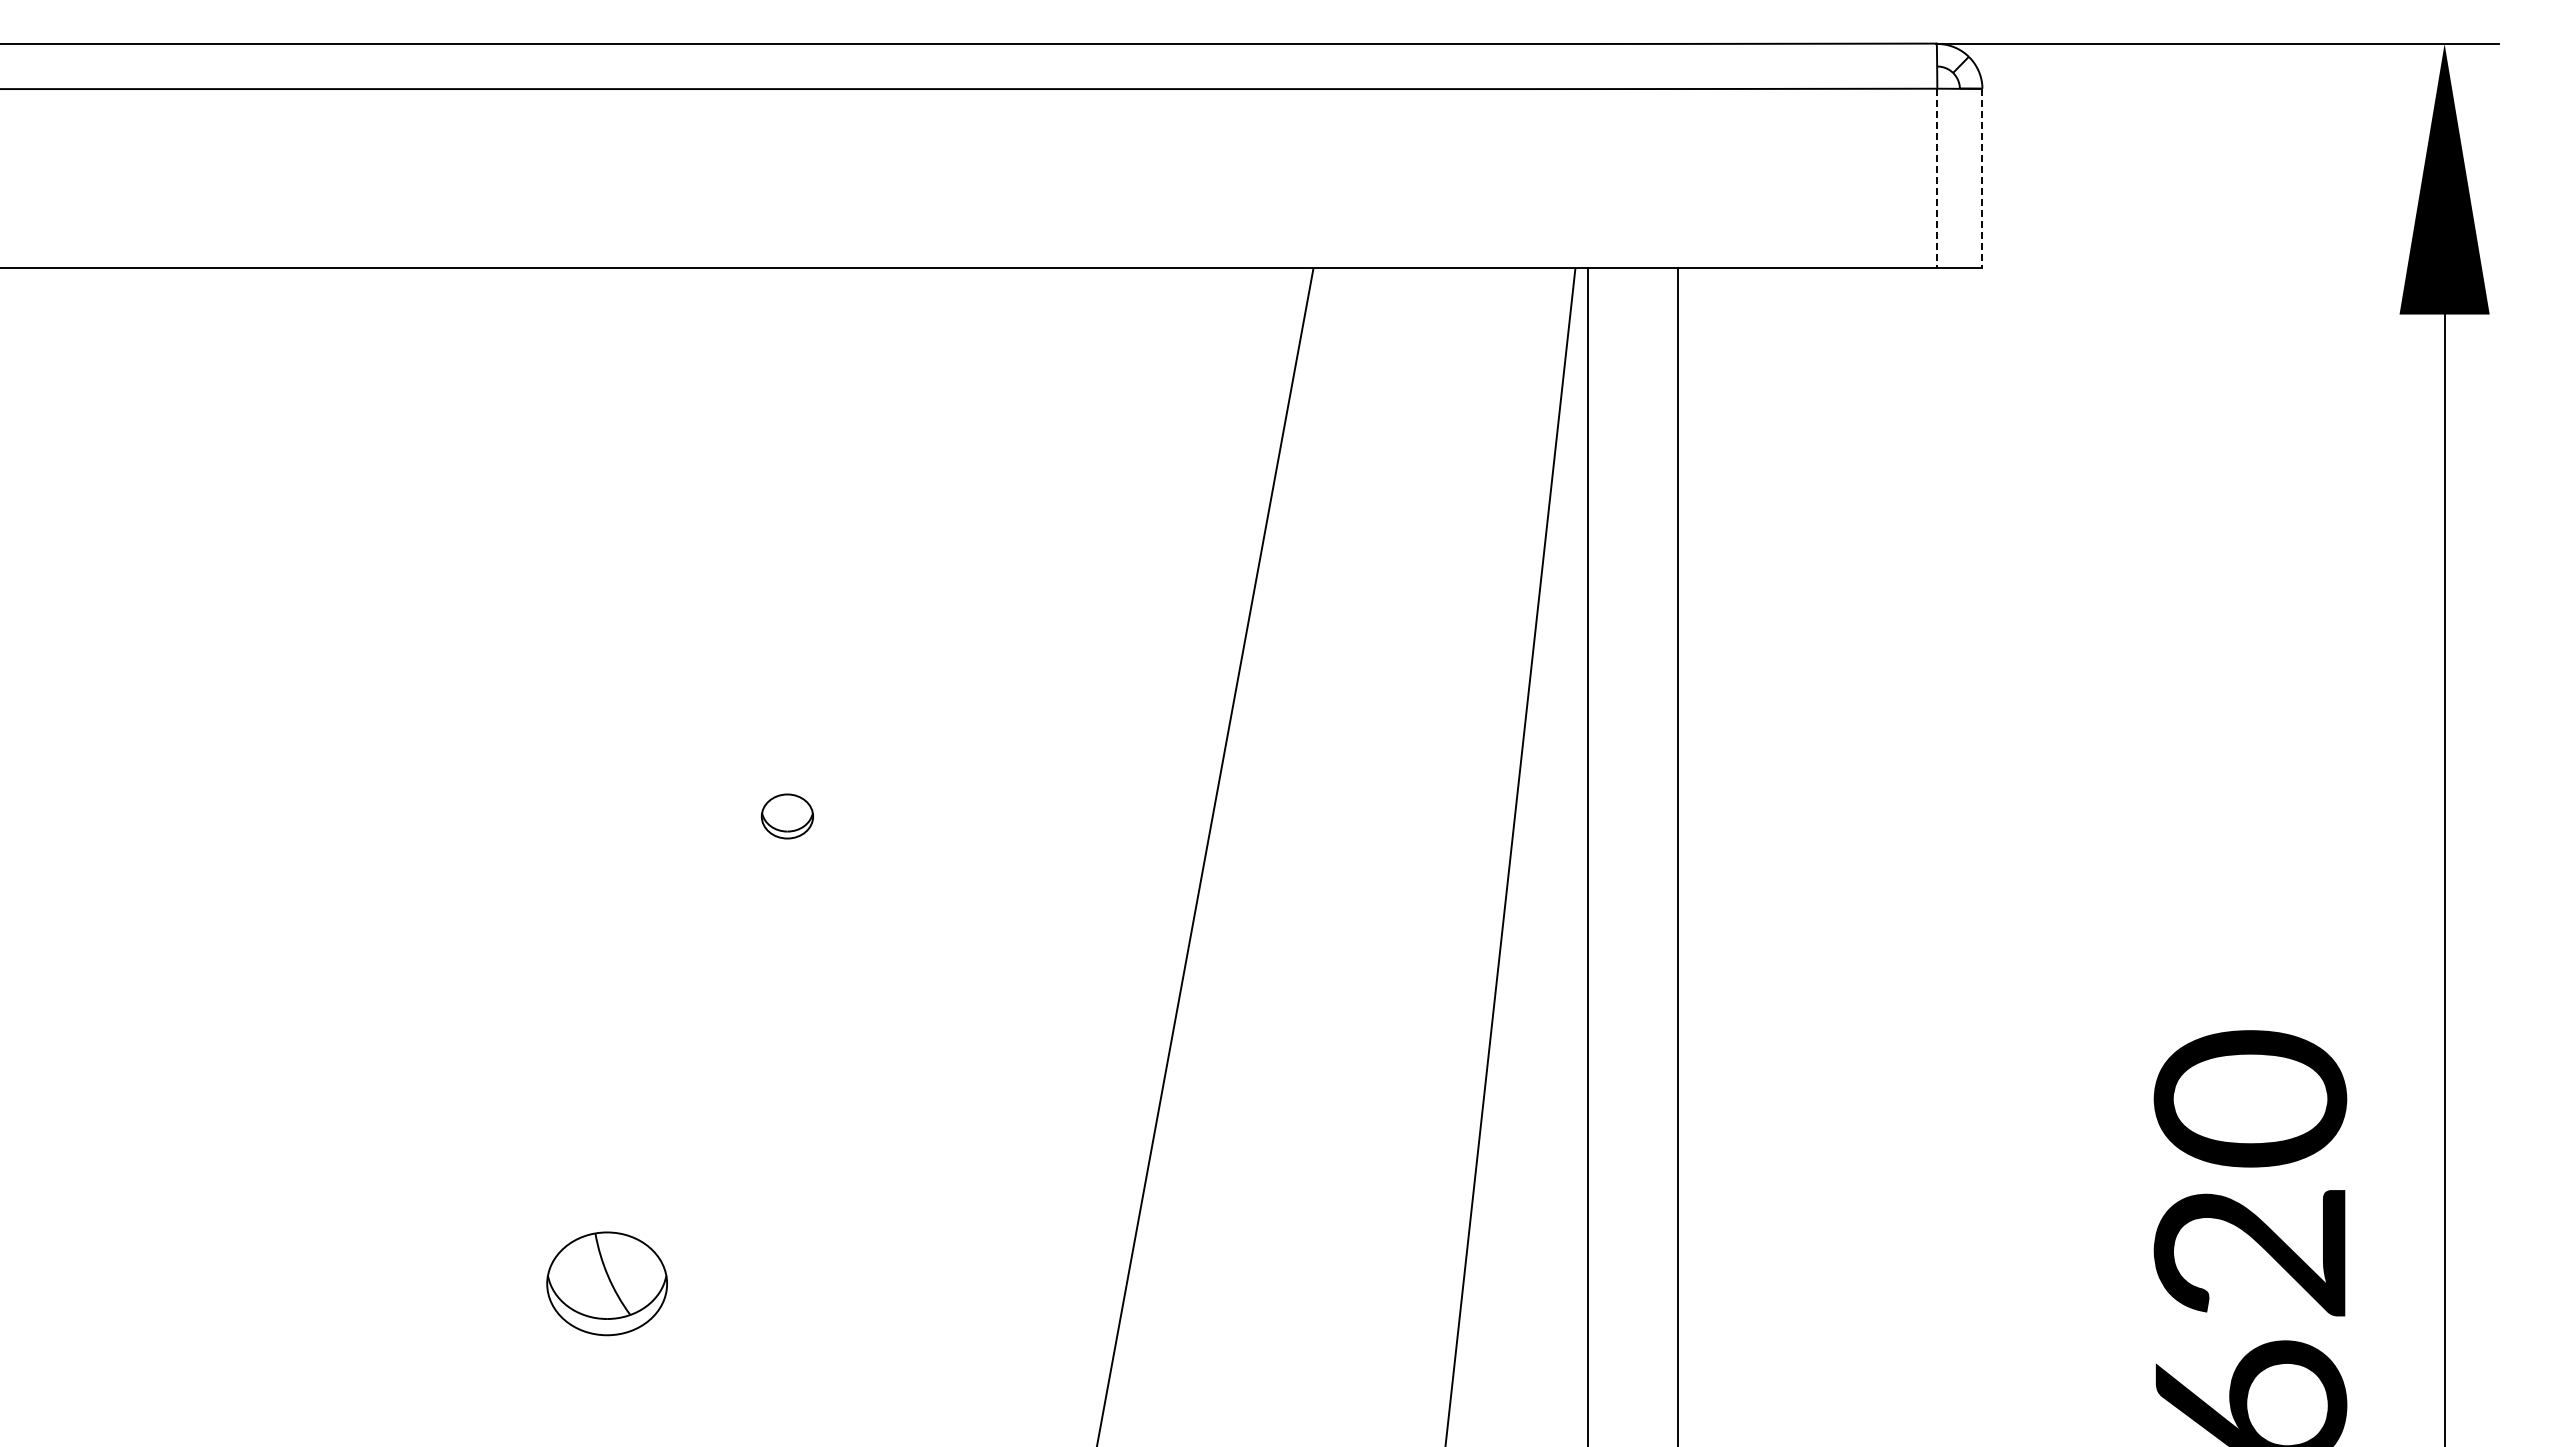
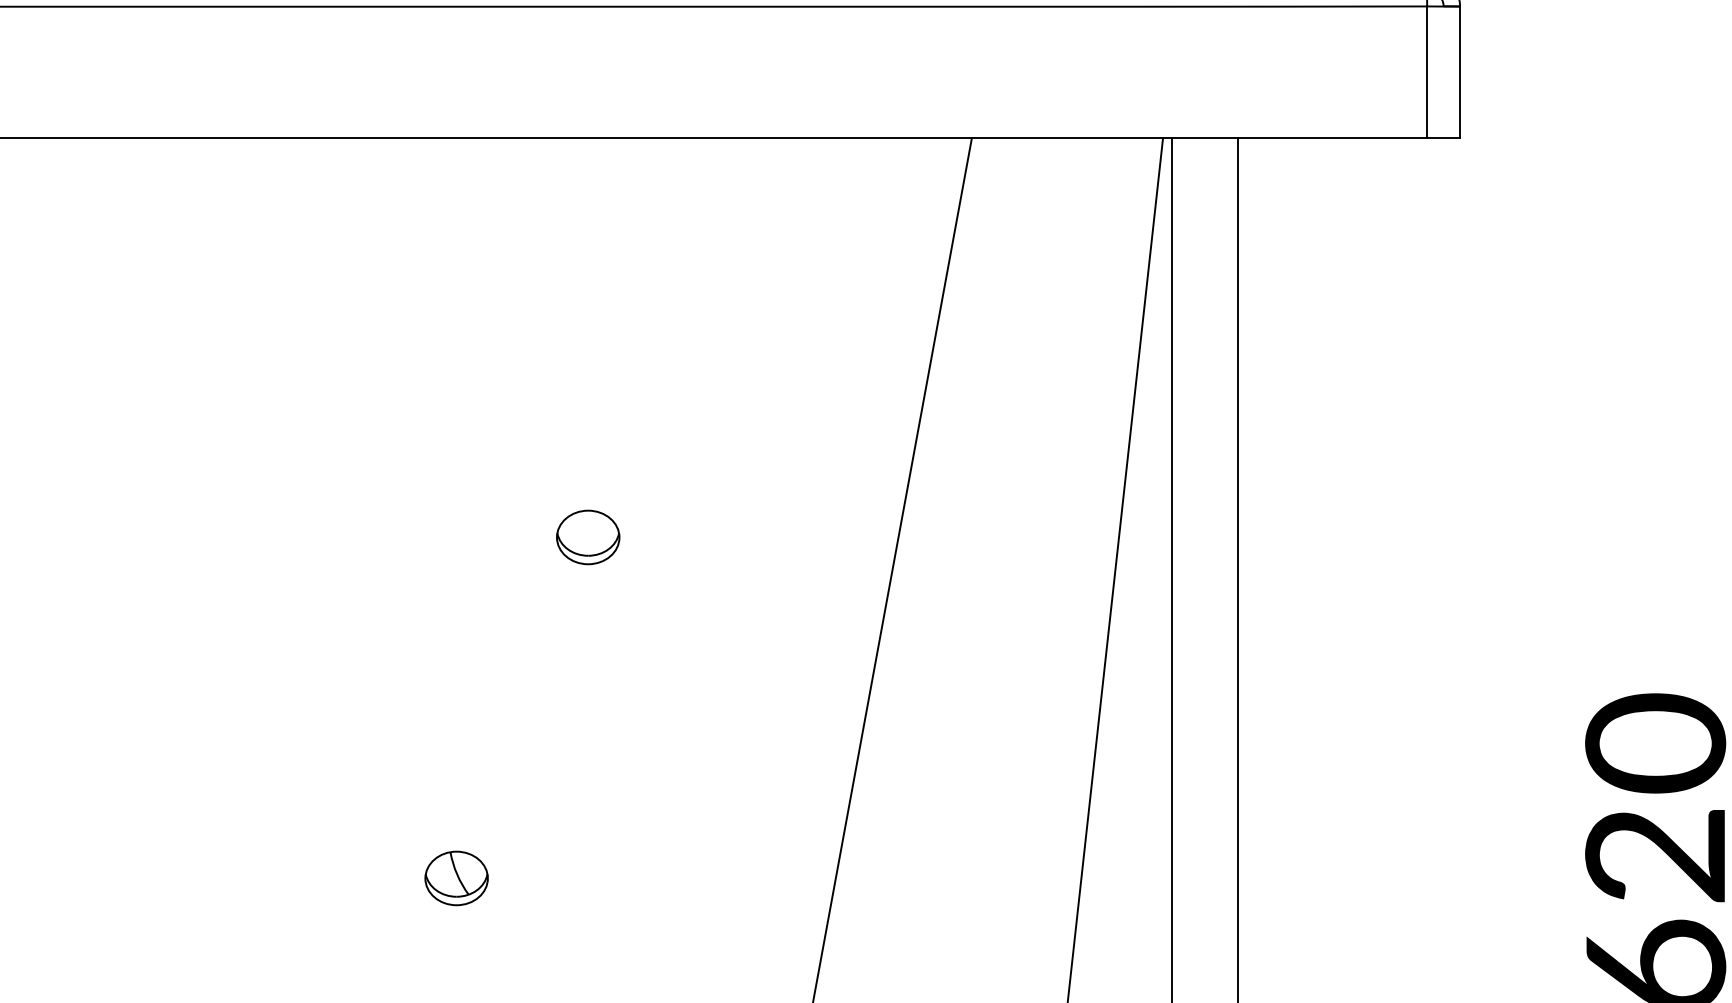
line: (1937, 178) -> (1427, 71), dashed -> solid
line: (1982, 178) -> (1460, 71), dashed -> solid
part: (787, 816) -> (588, 537), size x1.67
part: (606, 1283) -> (456, 878), size x0.71

